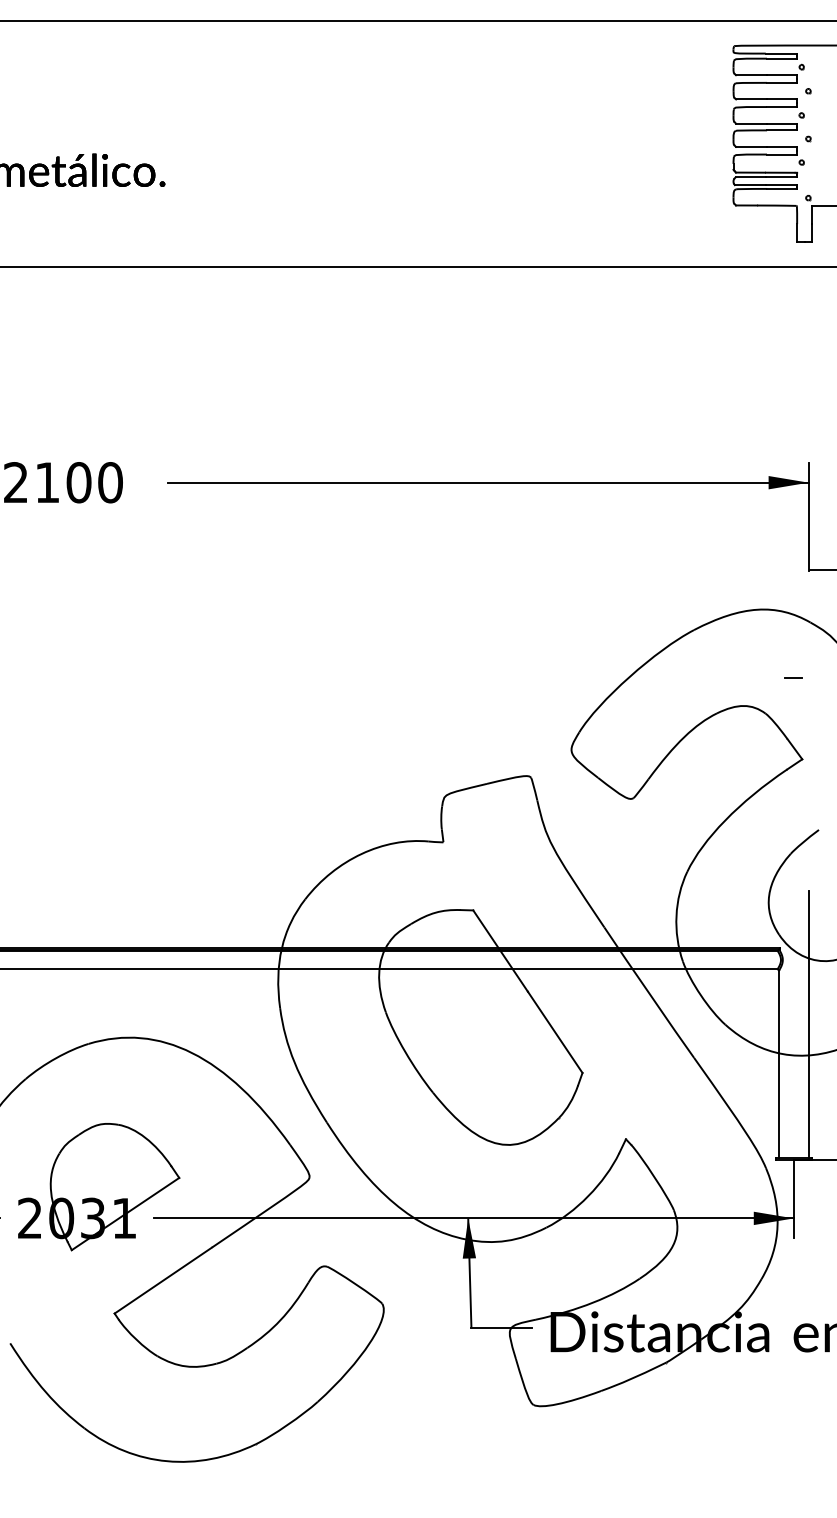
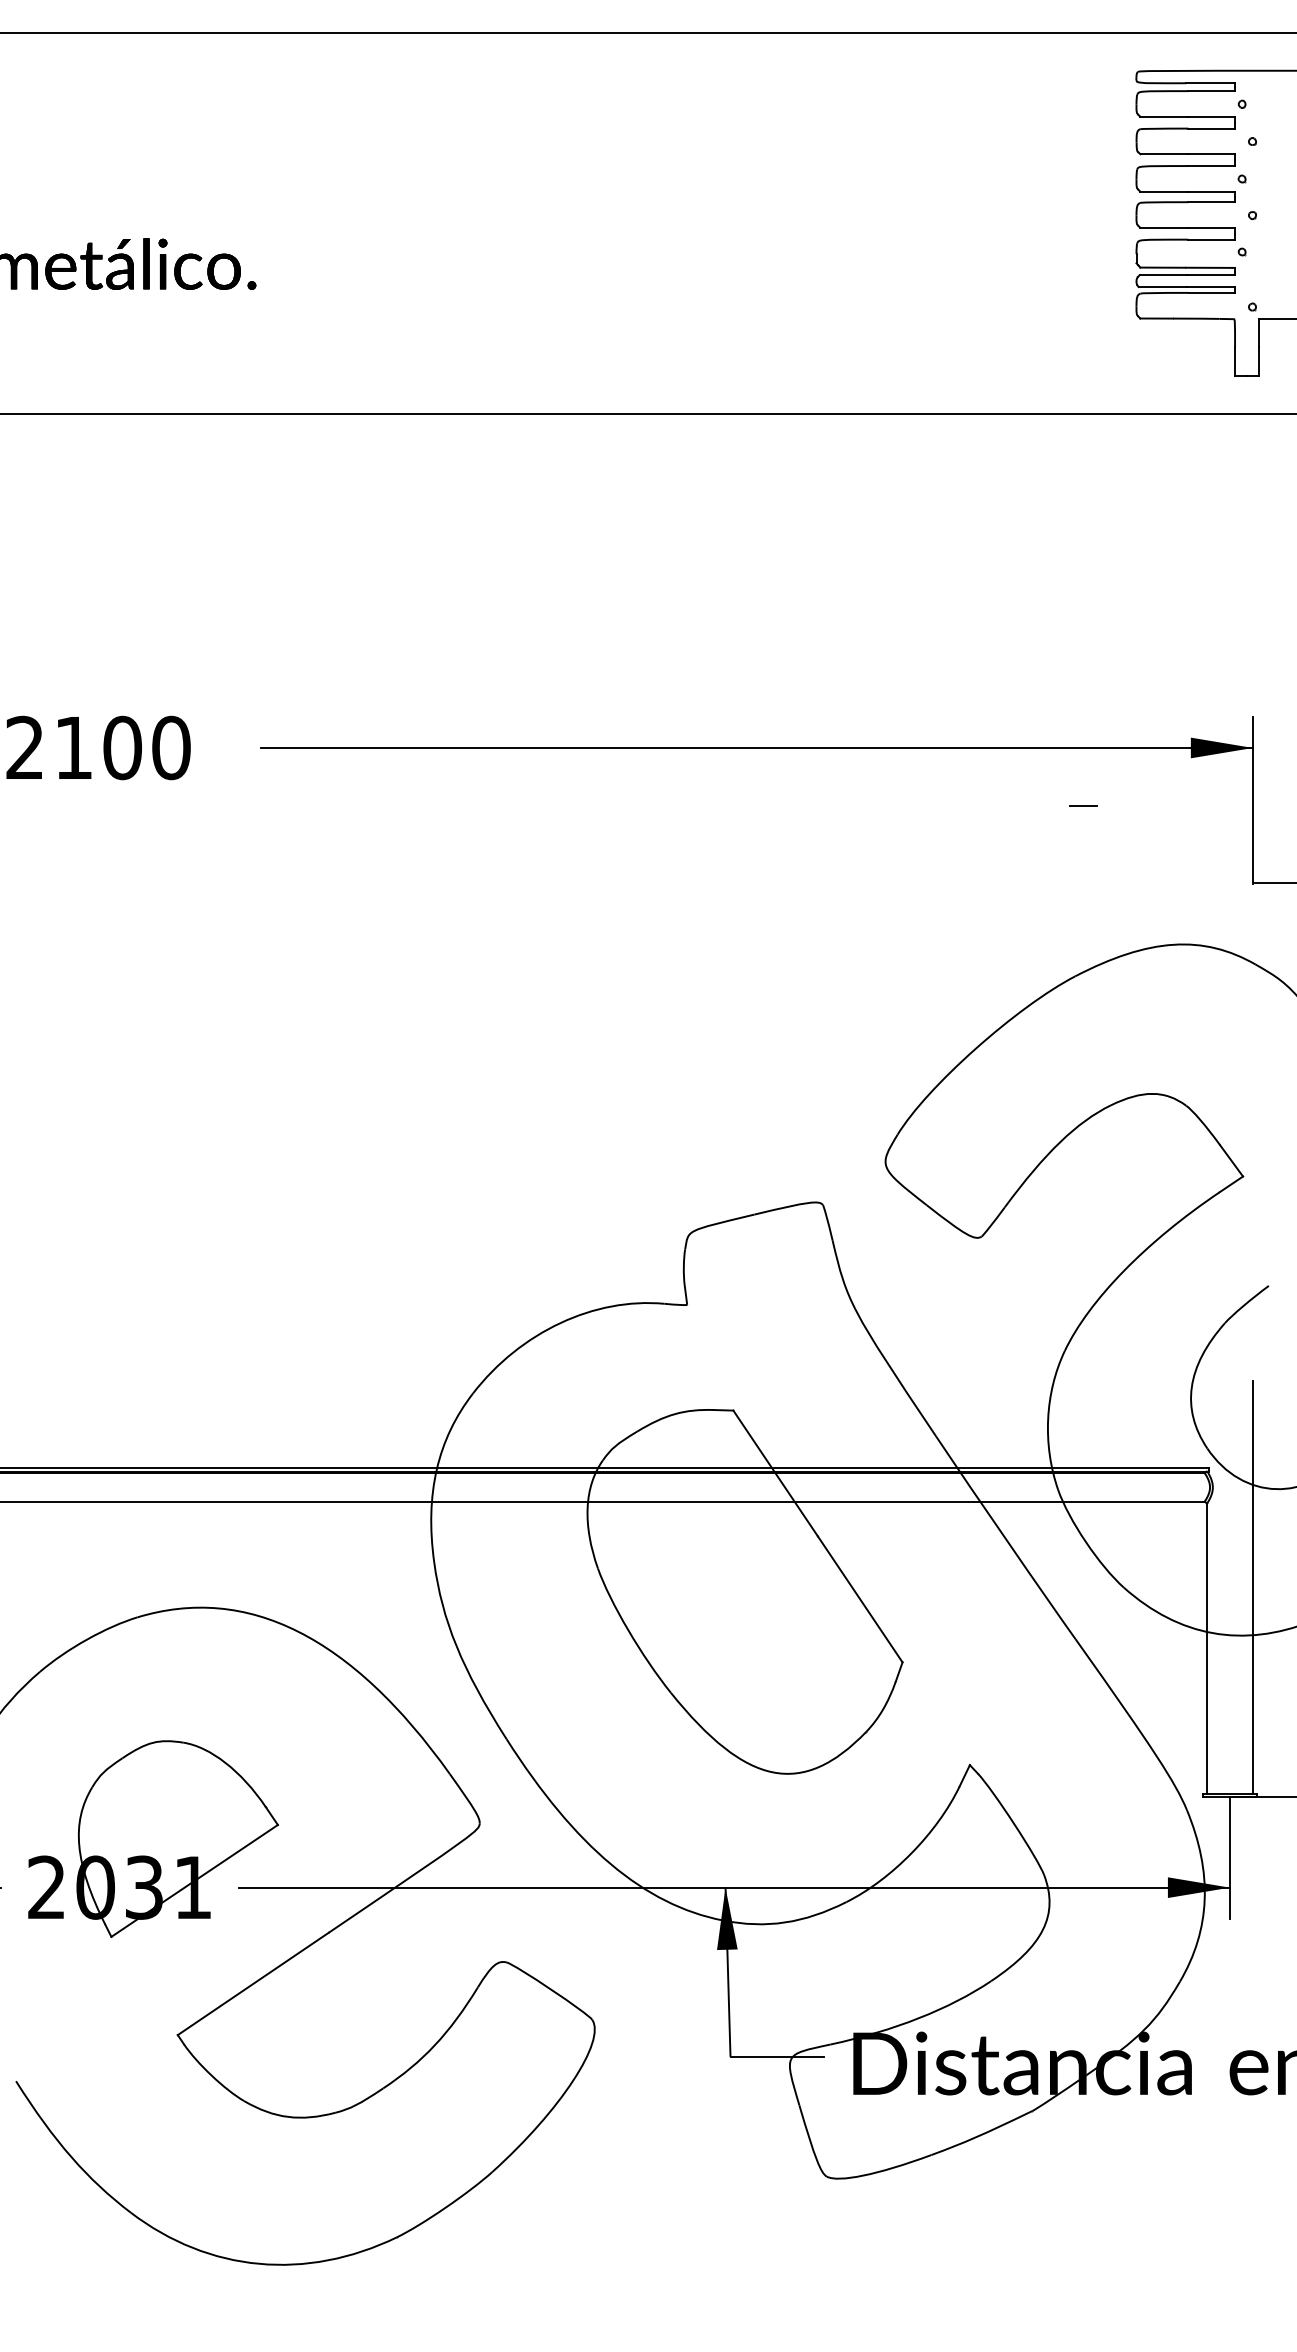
line: (793, 677) -> (1083, 804), moved

